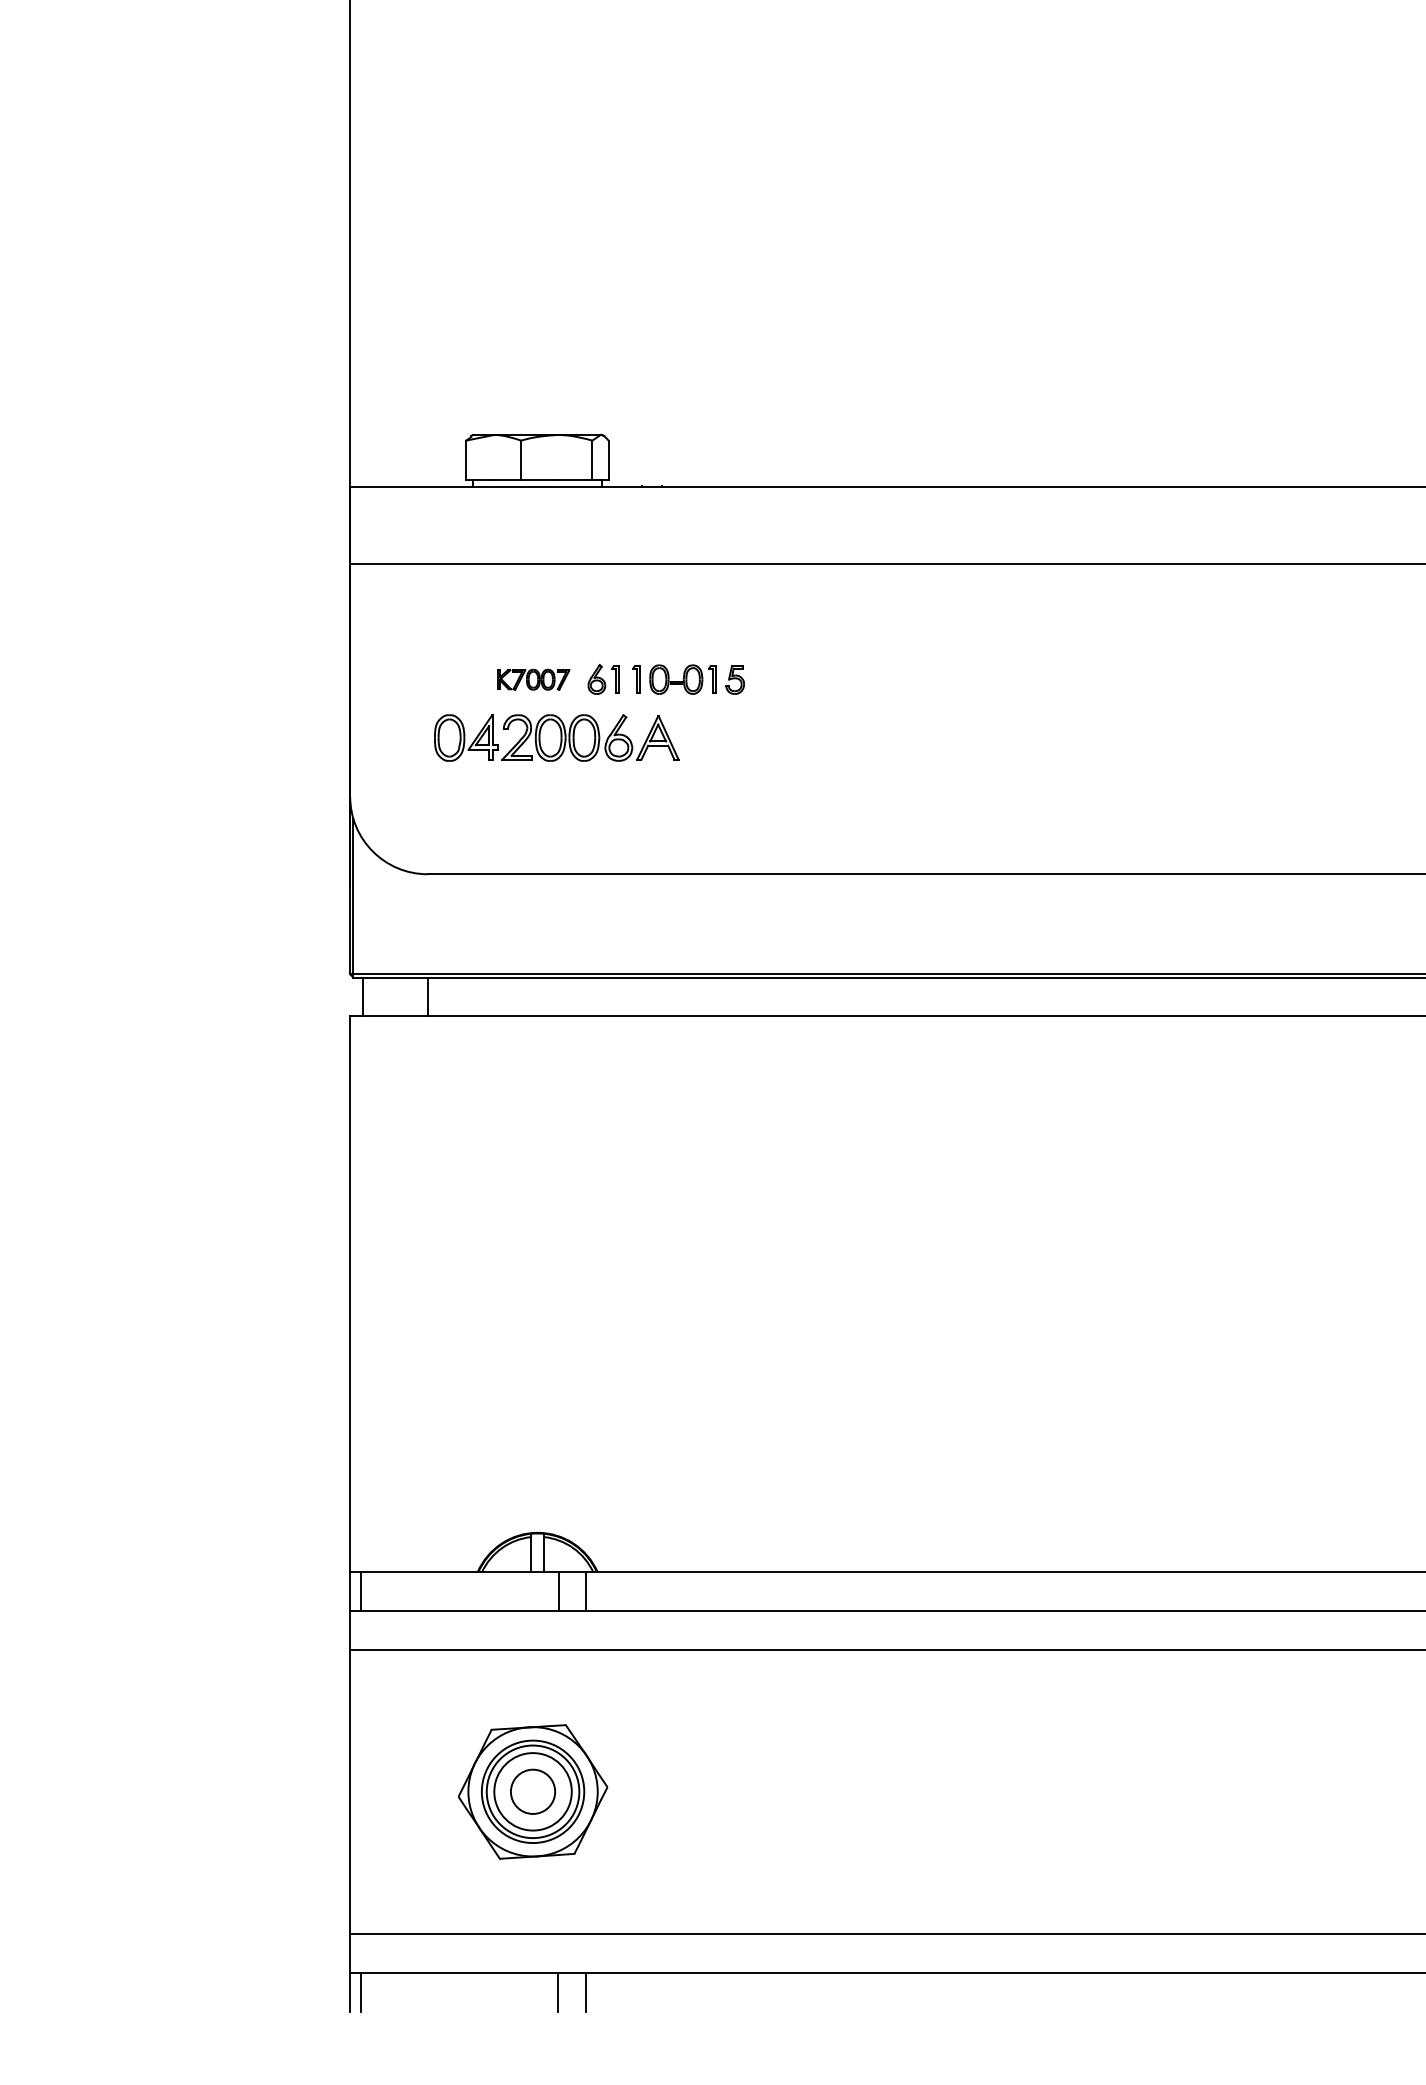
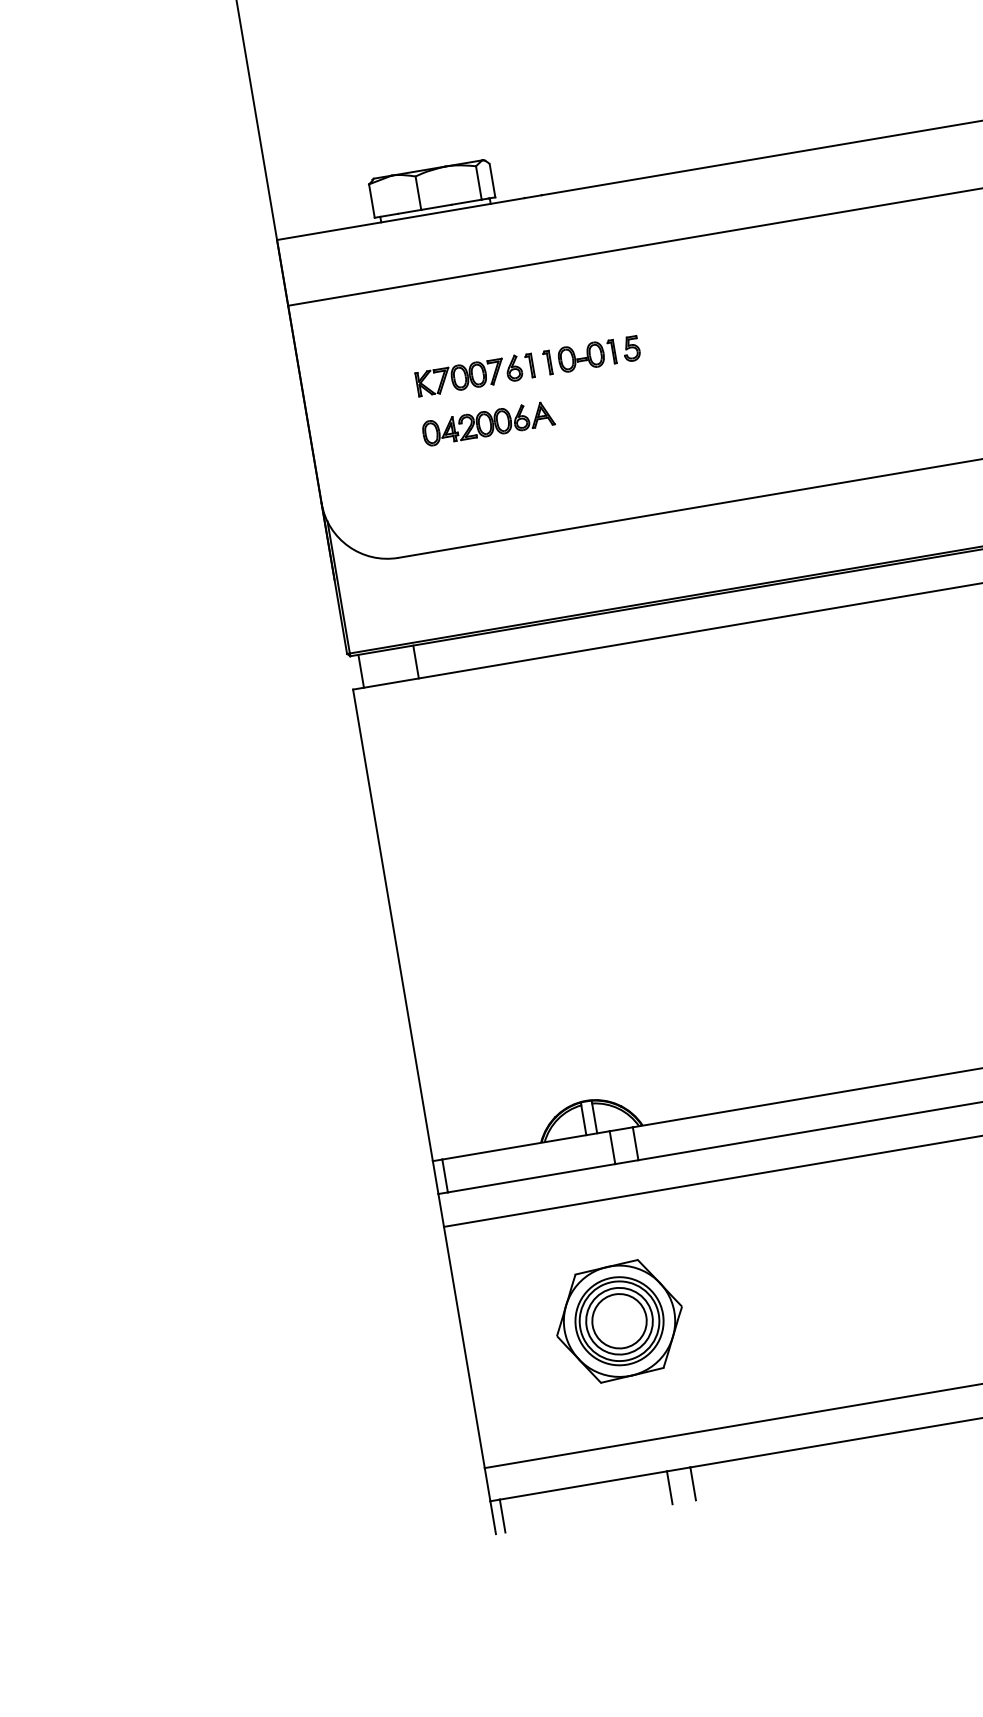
part: (533, 679) -> (460, 377), size x1.43
part: (556, 737) -> (488, 423), size x0.62
circle: (532, 1791) -> (619, 1321), size x1.43

